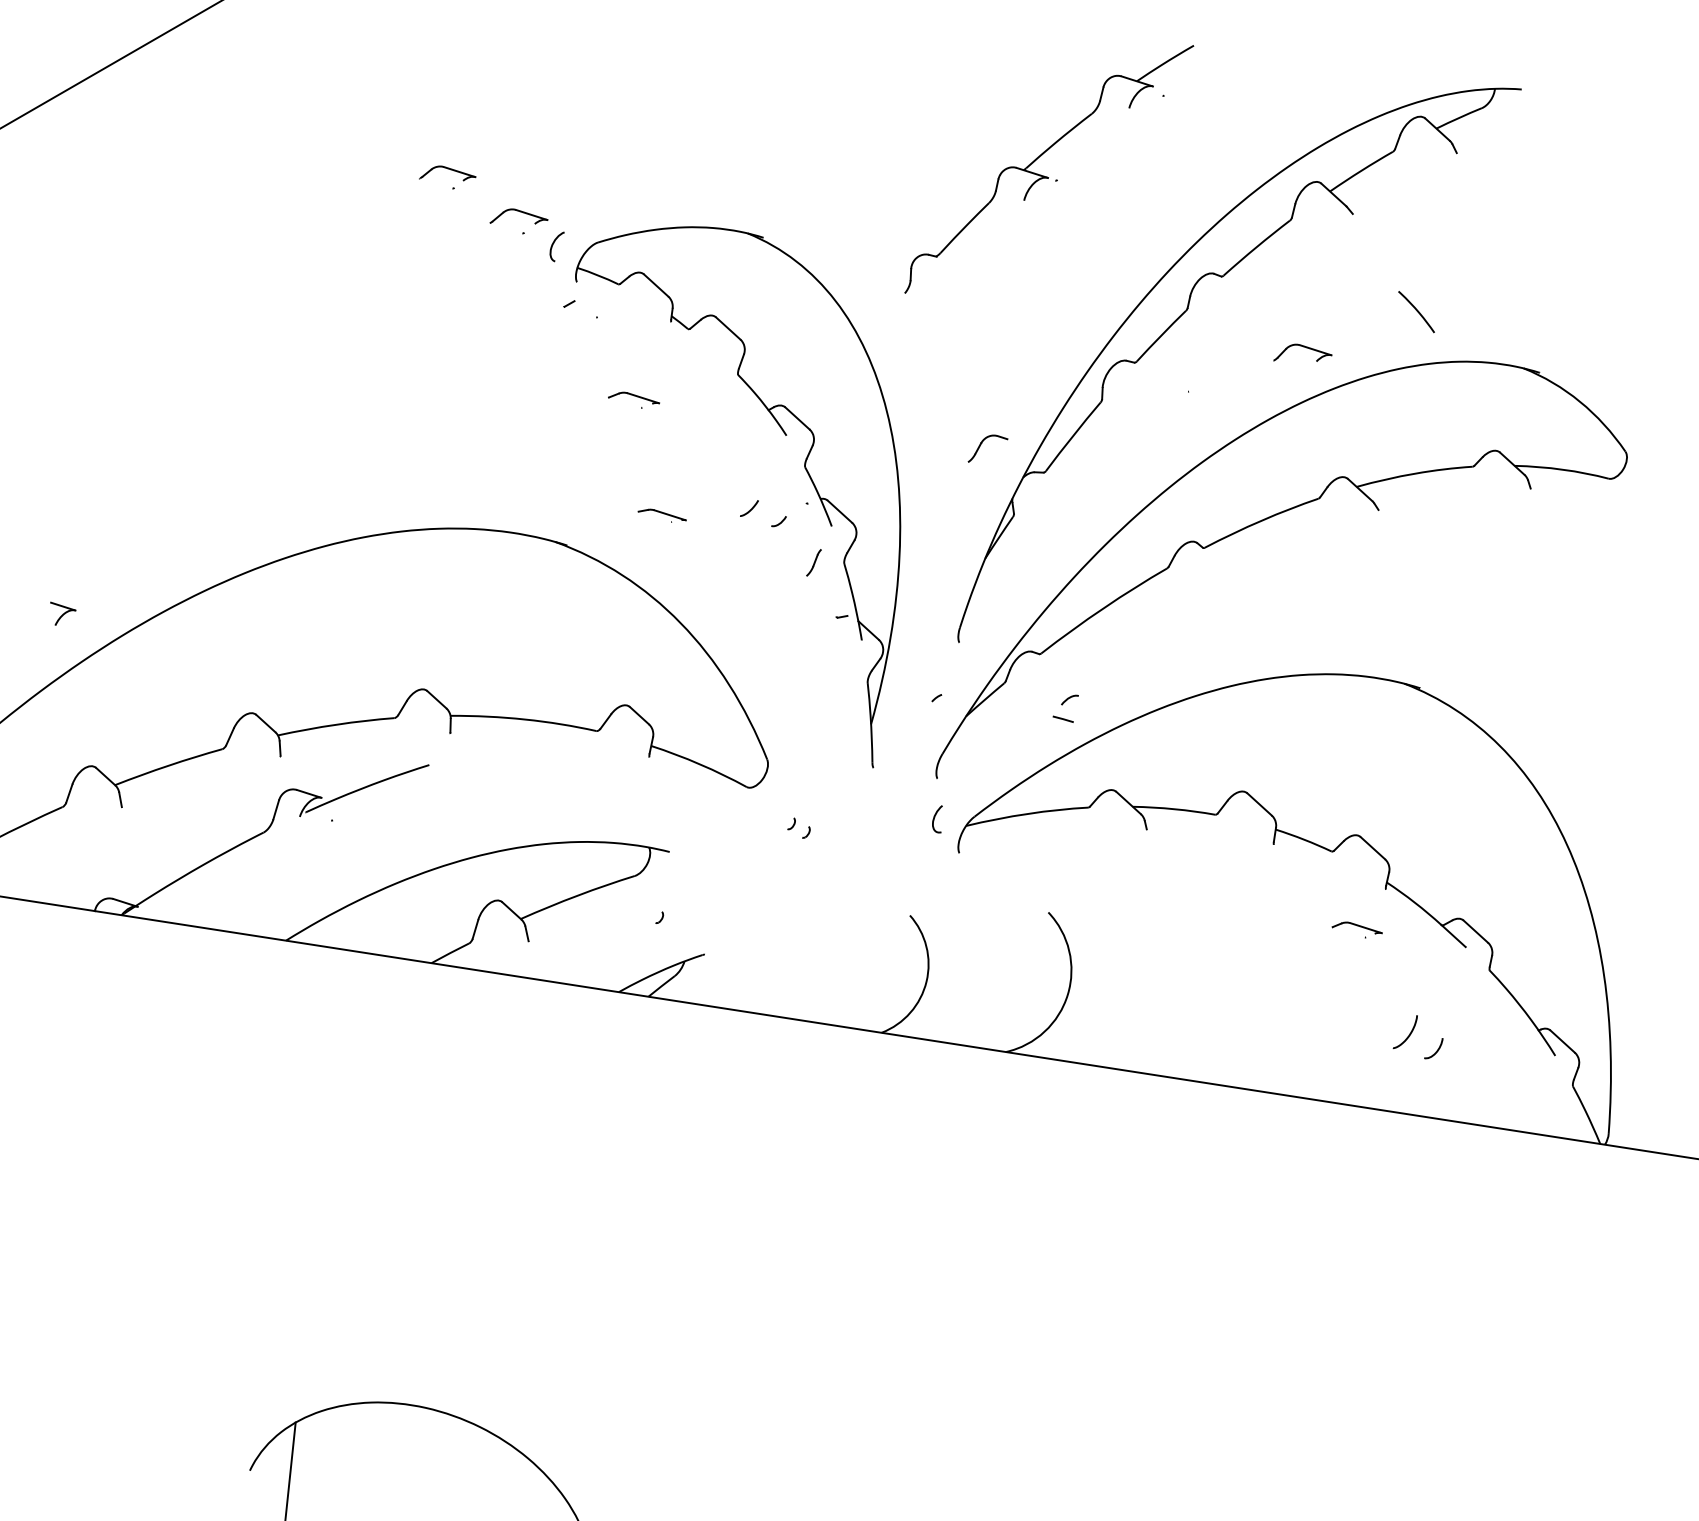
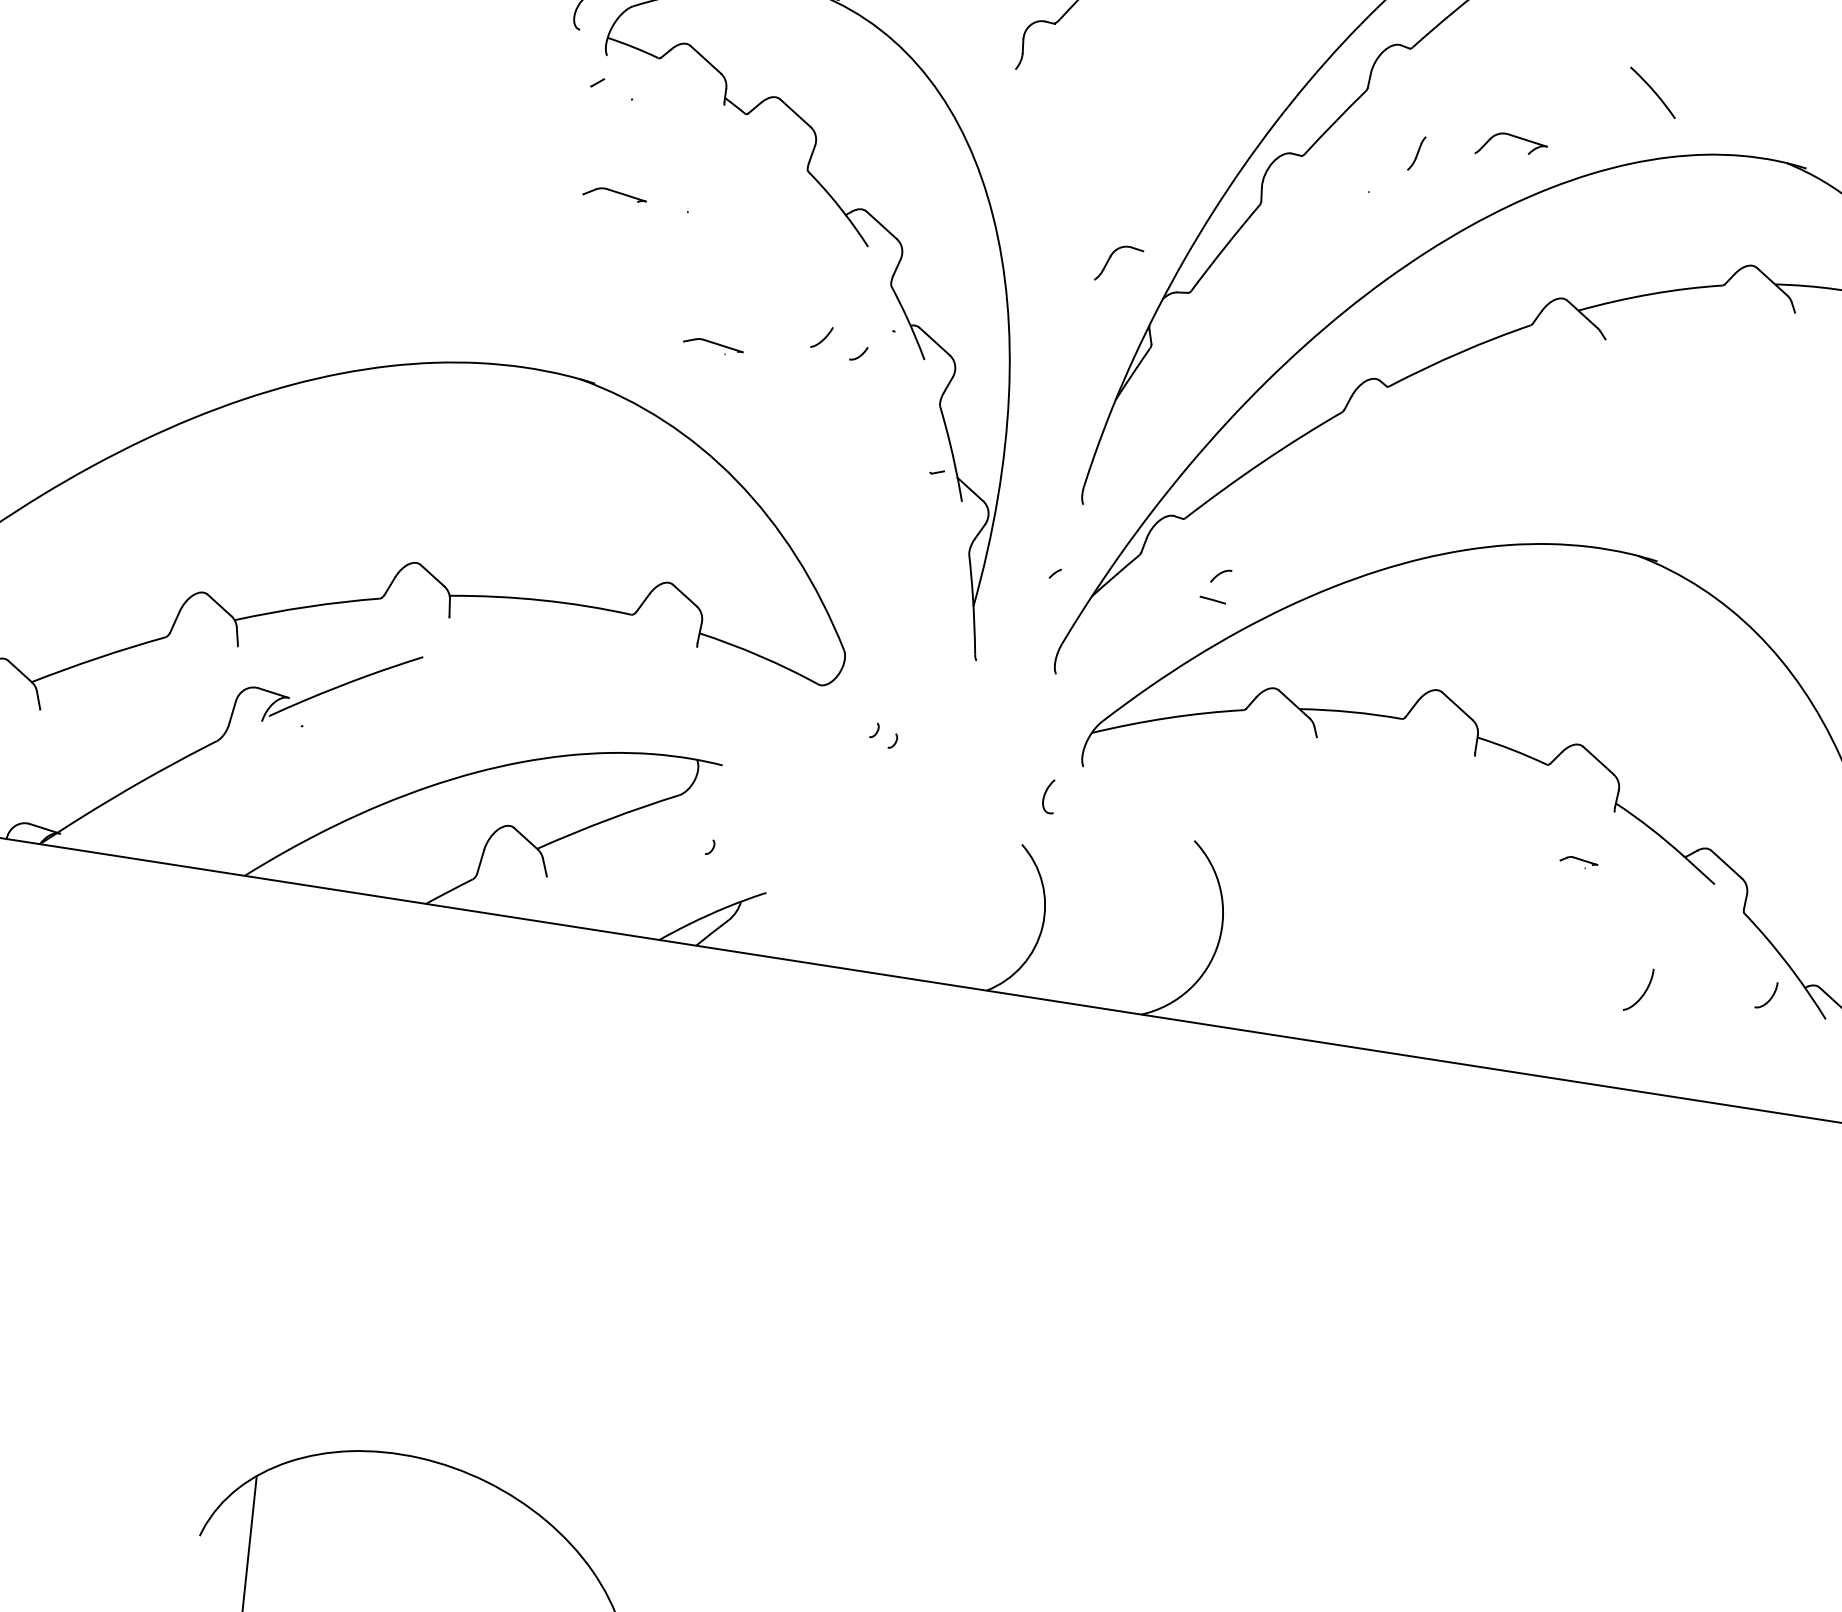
part: (634, 397) -> (615, 194), moved
part: (813, 562) -> (1416, 153), moved
curve: (935, 817) -> (1046, 794), moved
part: (1356, 929) -> (1578, 861), size x0.6
curve: (1436, 1050) -> (1769, 997), moved

